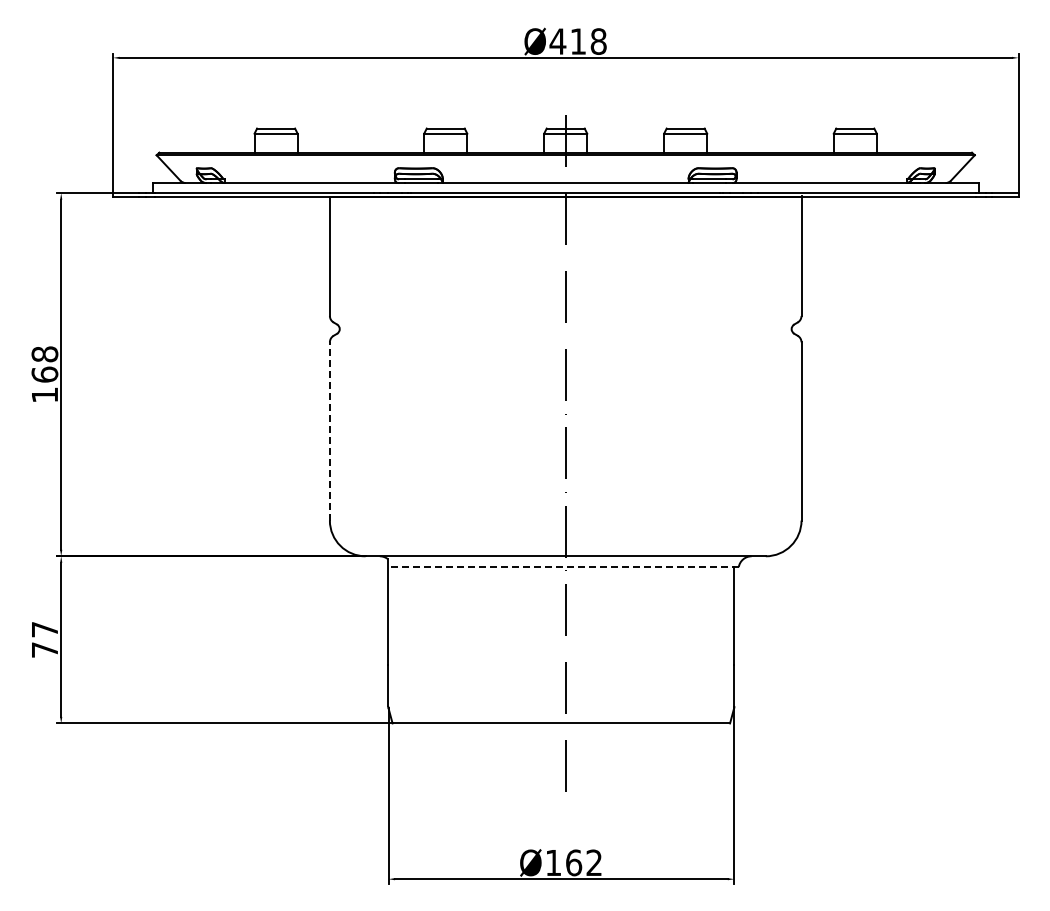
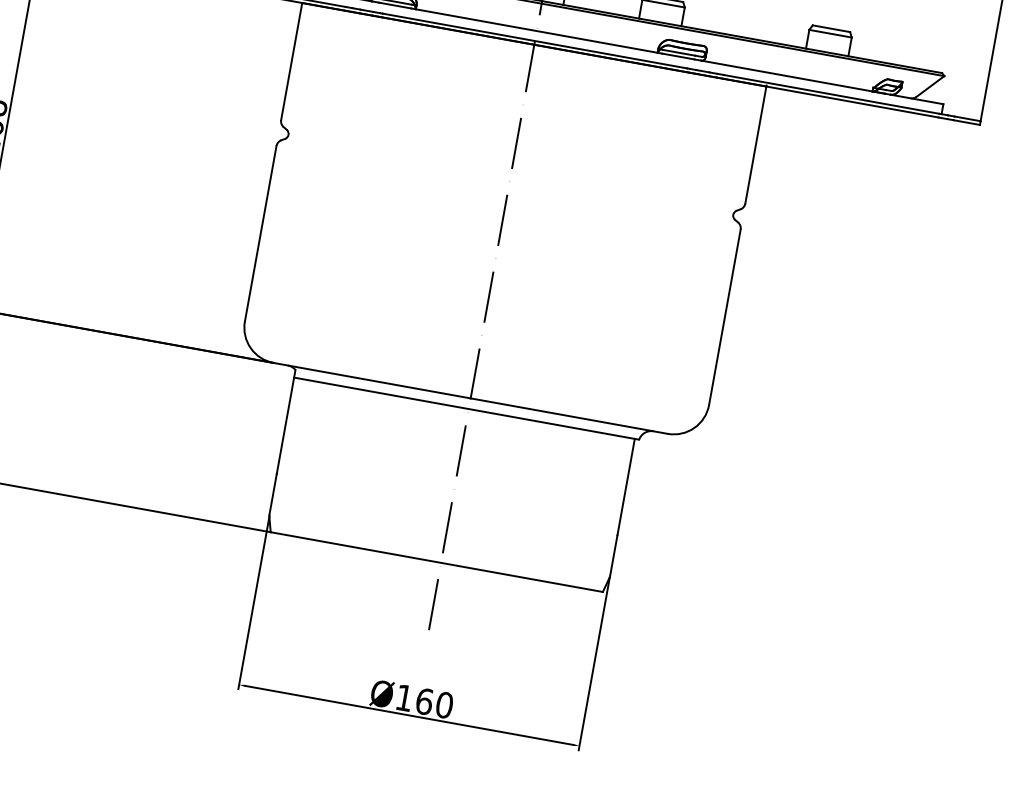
line: (329, 430) -> (260, 232), dashed -> solid
line: (563, 567) -> (466, 409), dashed -> solid
text: (594, 862) -> (444, 704), Ø162 -> Ø160

